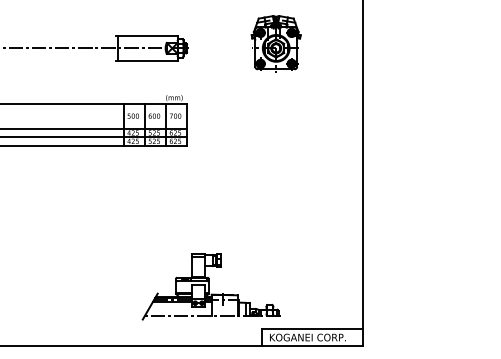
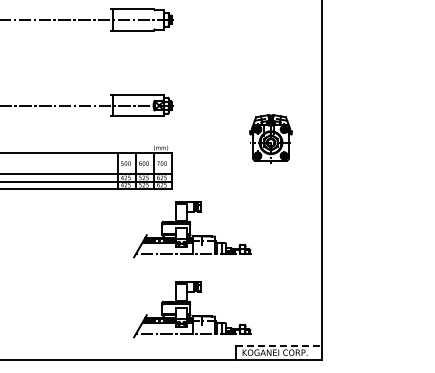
part: (275, 43) -> (270, 138), moved
part: (211, 193) -> (192, 229), added
line: (313, 329) -> (279, 345), solid -> dashed

